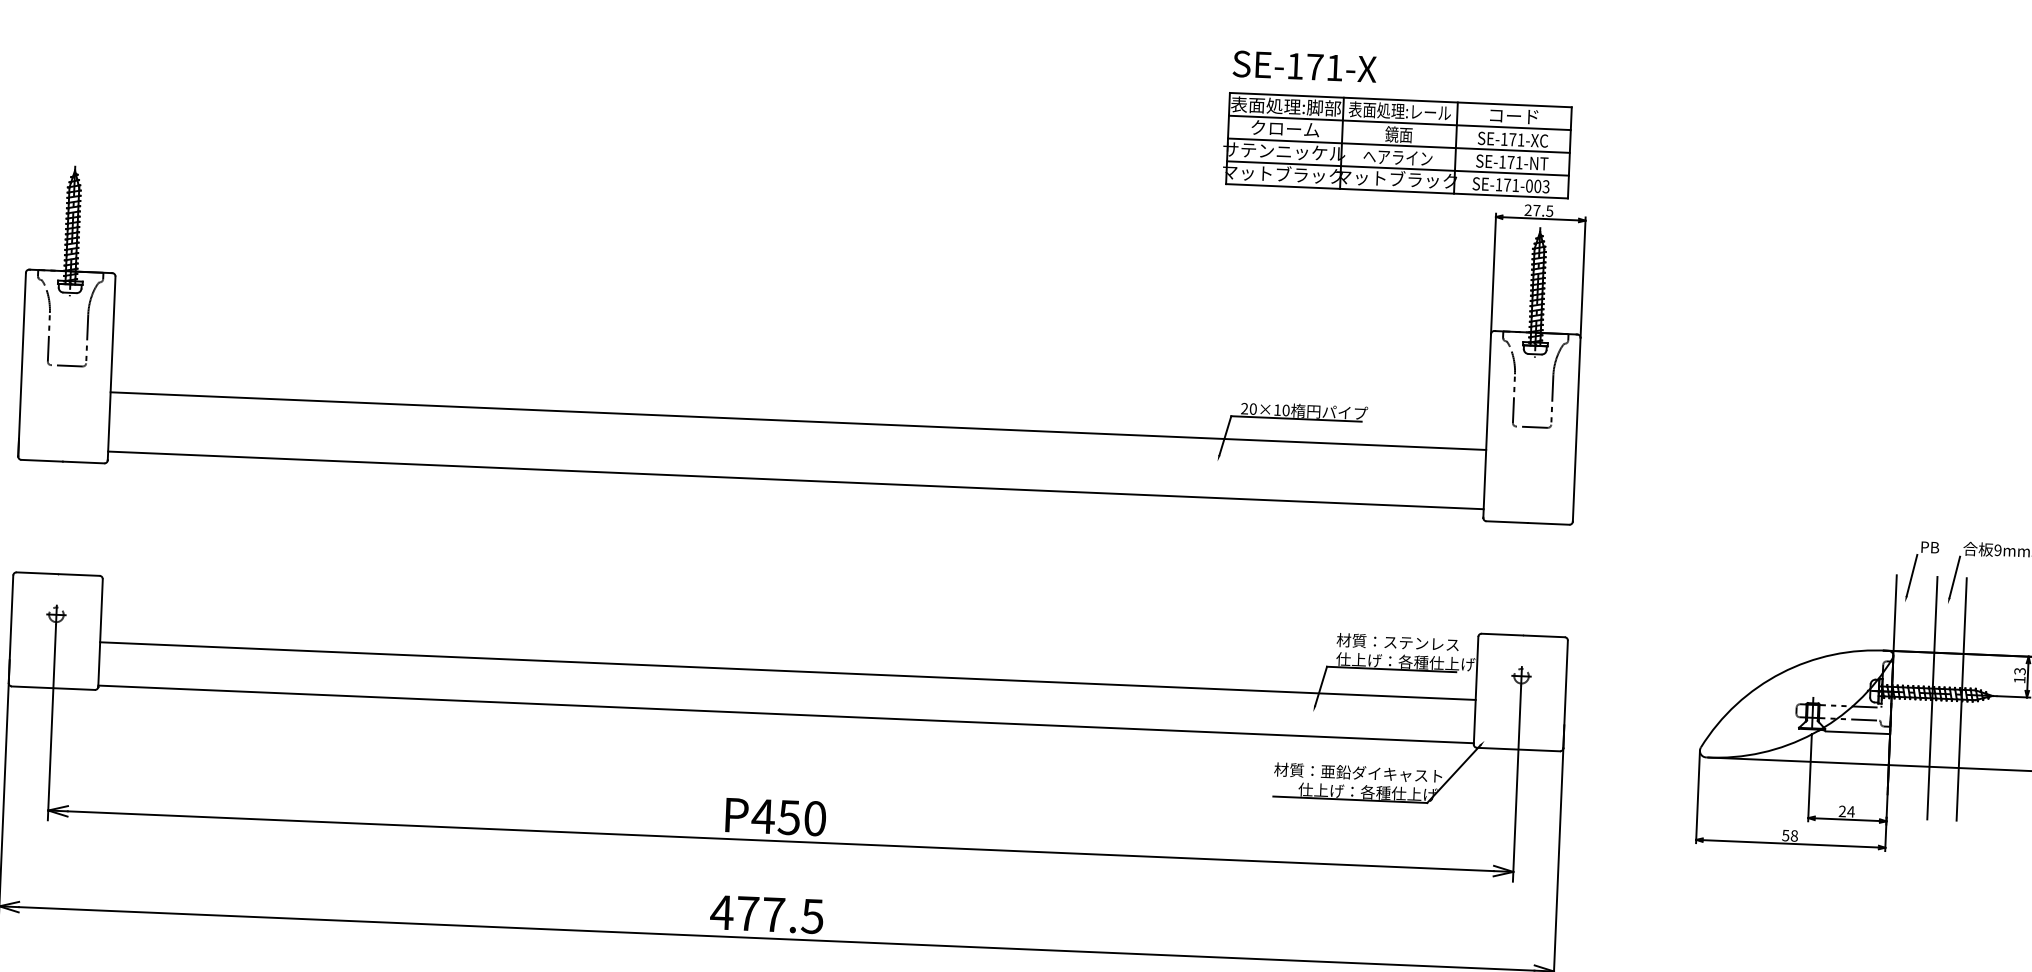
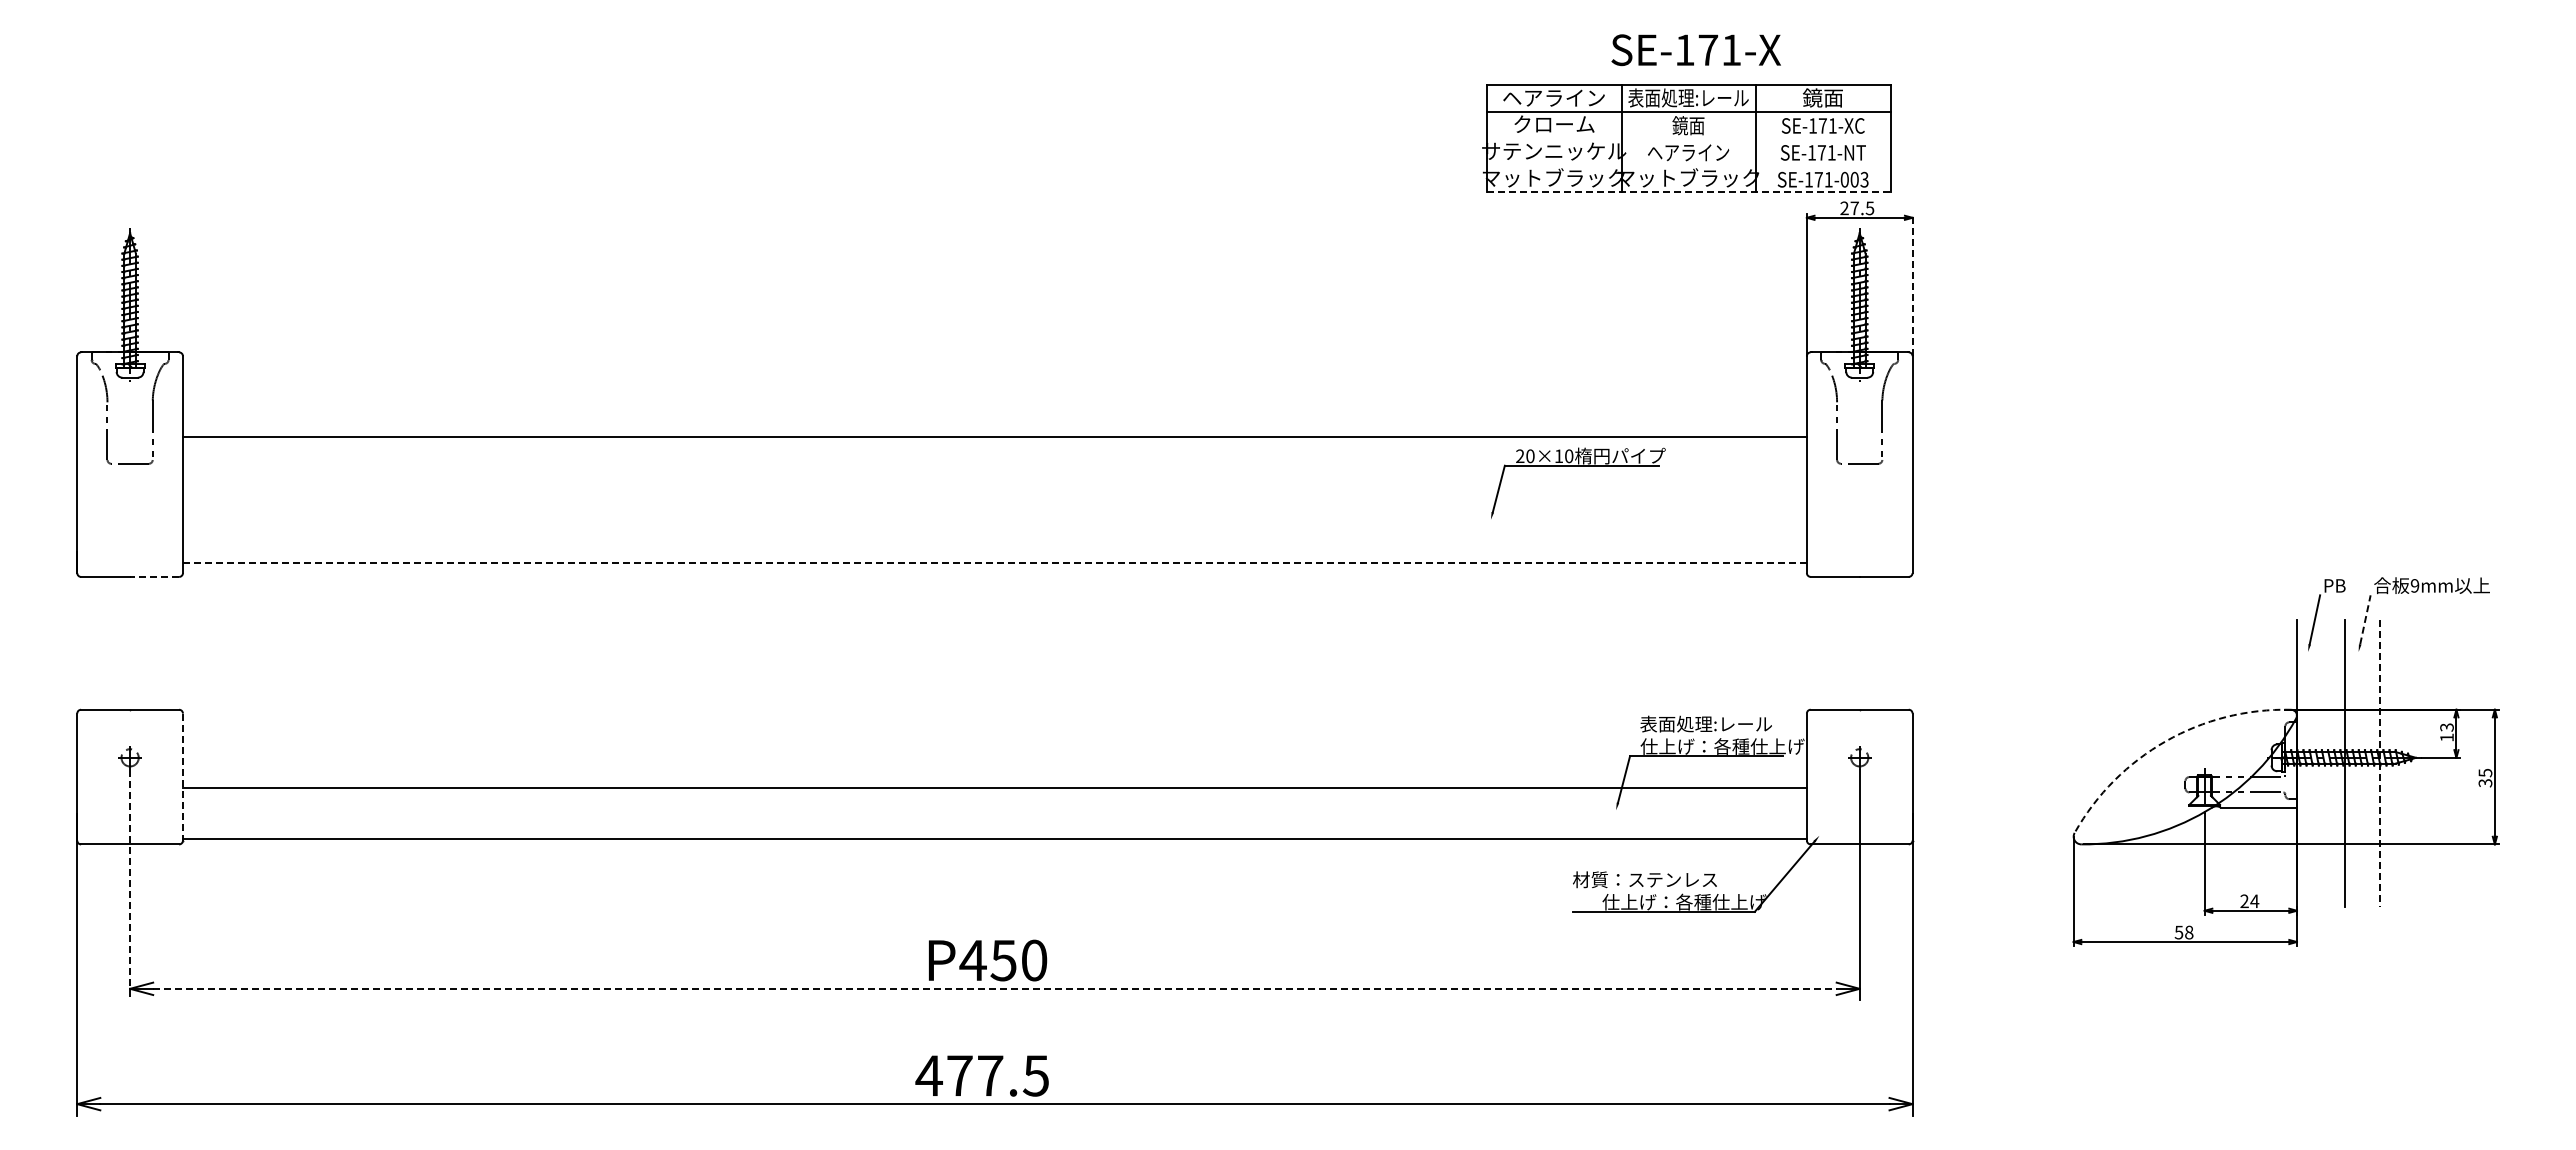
text: (1304, 66) -> (1695, 50), moved
text: (1285, 106) -> (1553, 97), 表面処理:脚部 -> ヘアライン
text: (1514, 115) -> (1823, 97), コード -> 鏡面
line: (1398, 145) -> (1688, 138), removed
line: (1397, 168) -> (1688, 165), removed
line: (1397, 191) -> (1689, 192), solid -> dashed
line: (1583, 277) -> (1912, 284), solid -> dashed
line: (798, 420) -> (994, 436), moved
line: (83, 462) -> (154, 576), solid -> dashed
line: (795, 480) -> (994, 562), solid -> dashed
line: (1954, 577) -> (2365, 619), solid -> dashed
line: (100, 633) -> (182, 777), solid -> dashed
text: (1398, 641) -> (1712, 723), 材質：ステンレス -> 表面処理:レール
arc: (1781, 673) -> (2165, 741), solid -> dashed
line: (1961, 699) -> (2379, 763), solid -> dashed
line: (52, 723) -> (130, 885), solid -> dashed
text: (1381, 773) -> (1699, 879), 材質：亜鉛ダイキャスト -> 材質：ステンレス
line: (780, 840) -> (994, 988), solid -> dashed

